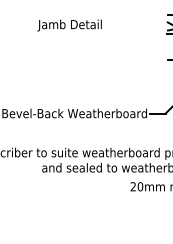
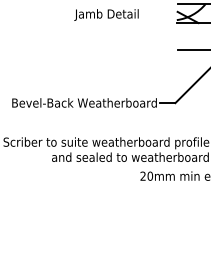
text: (69, 25) -> (106, 14), moved

